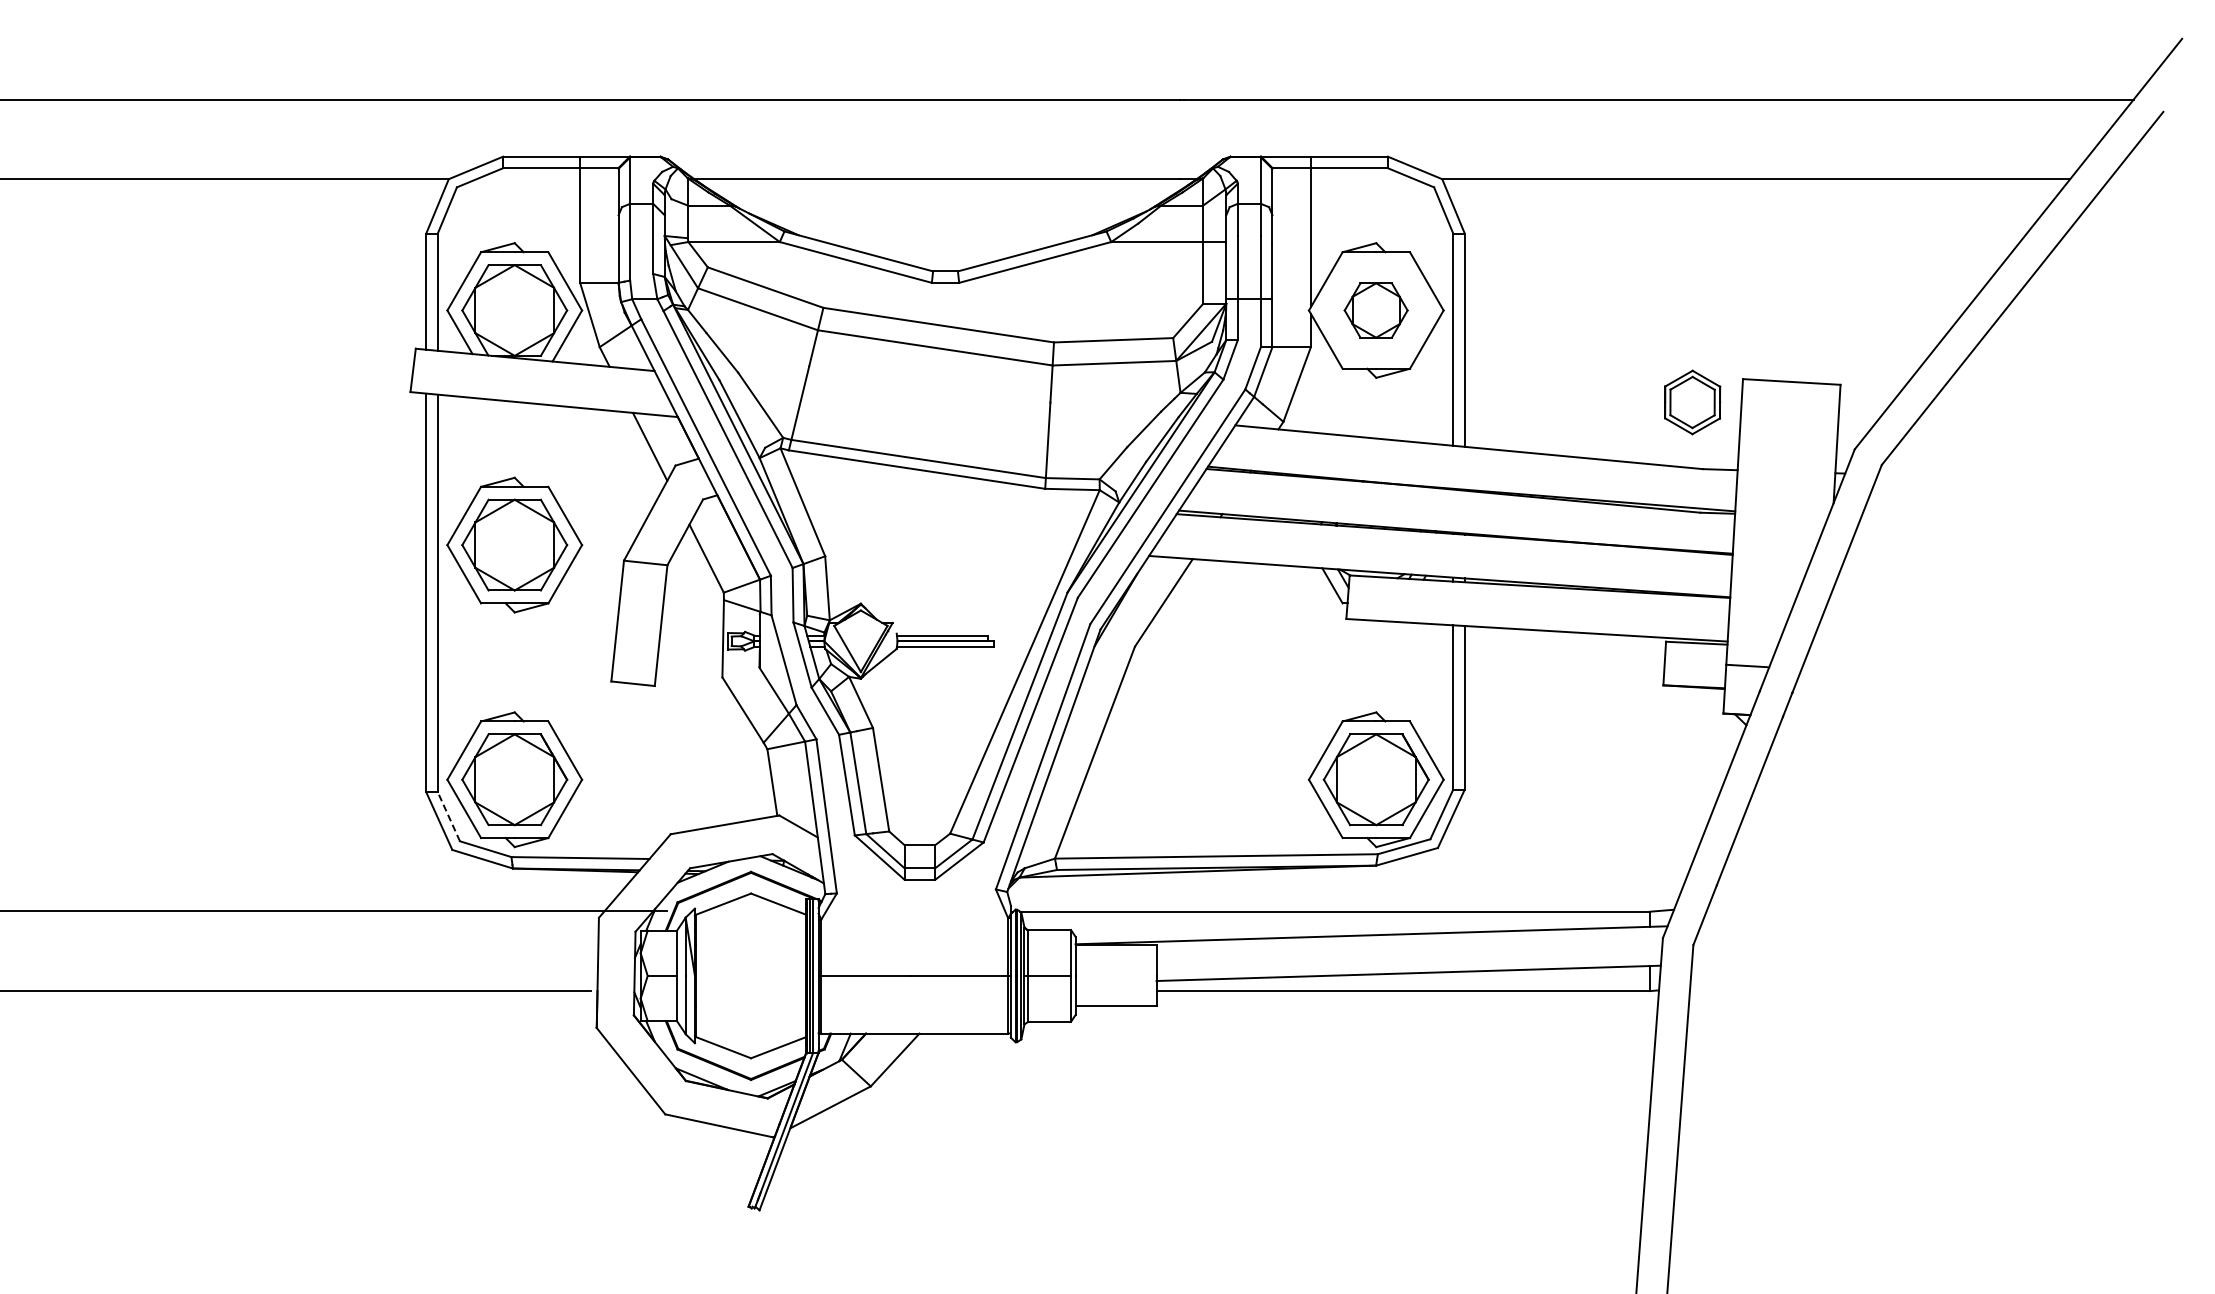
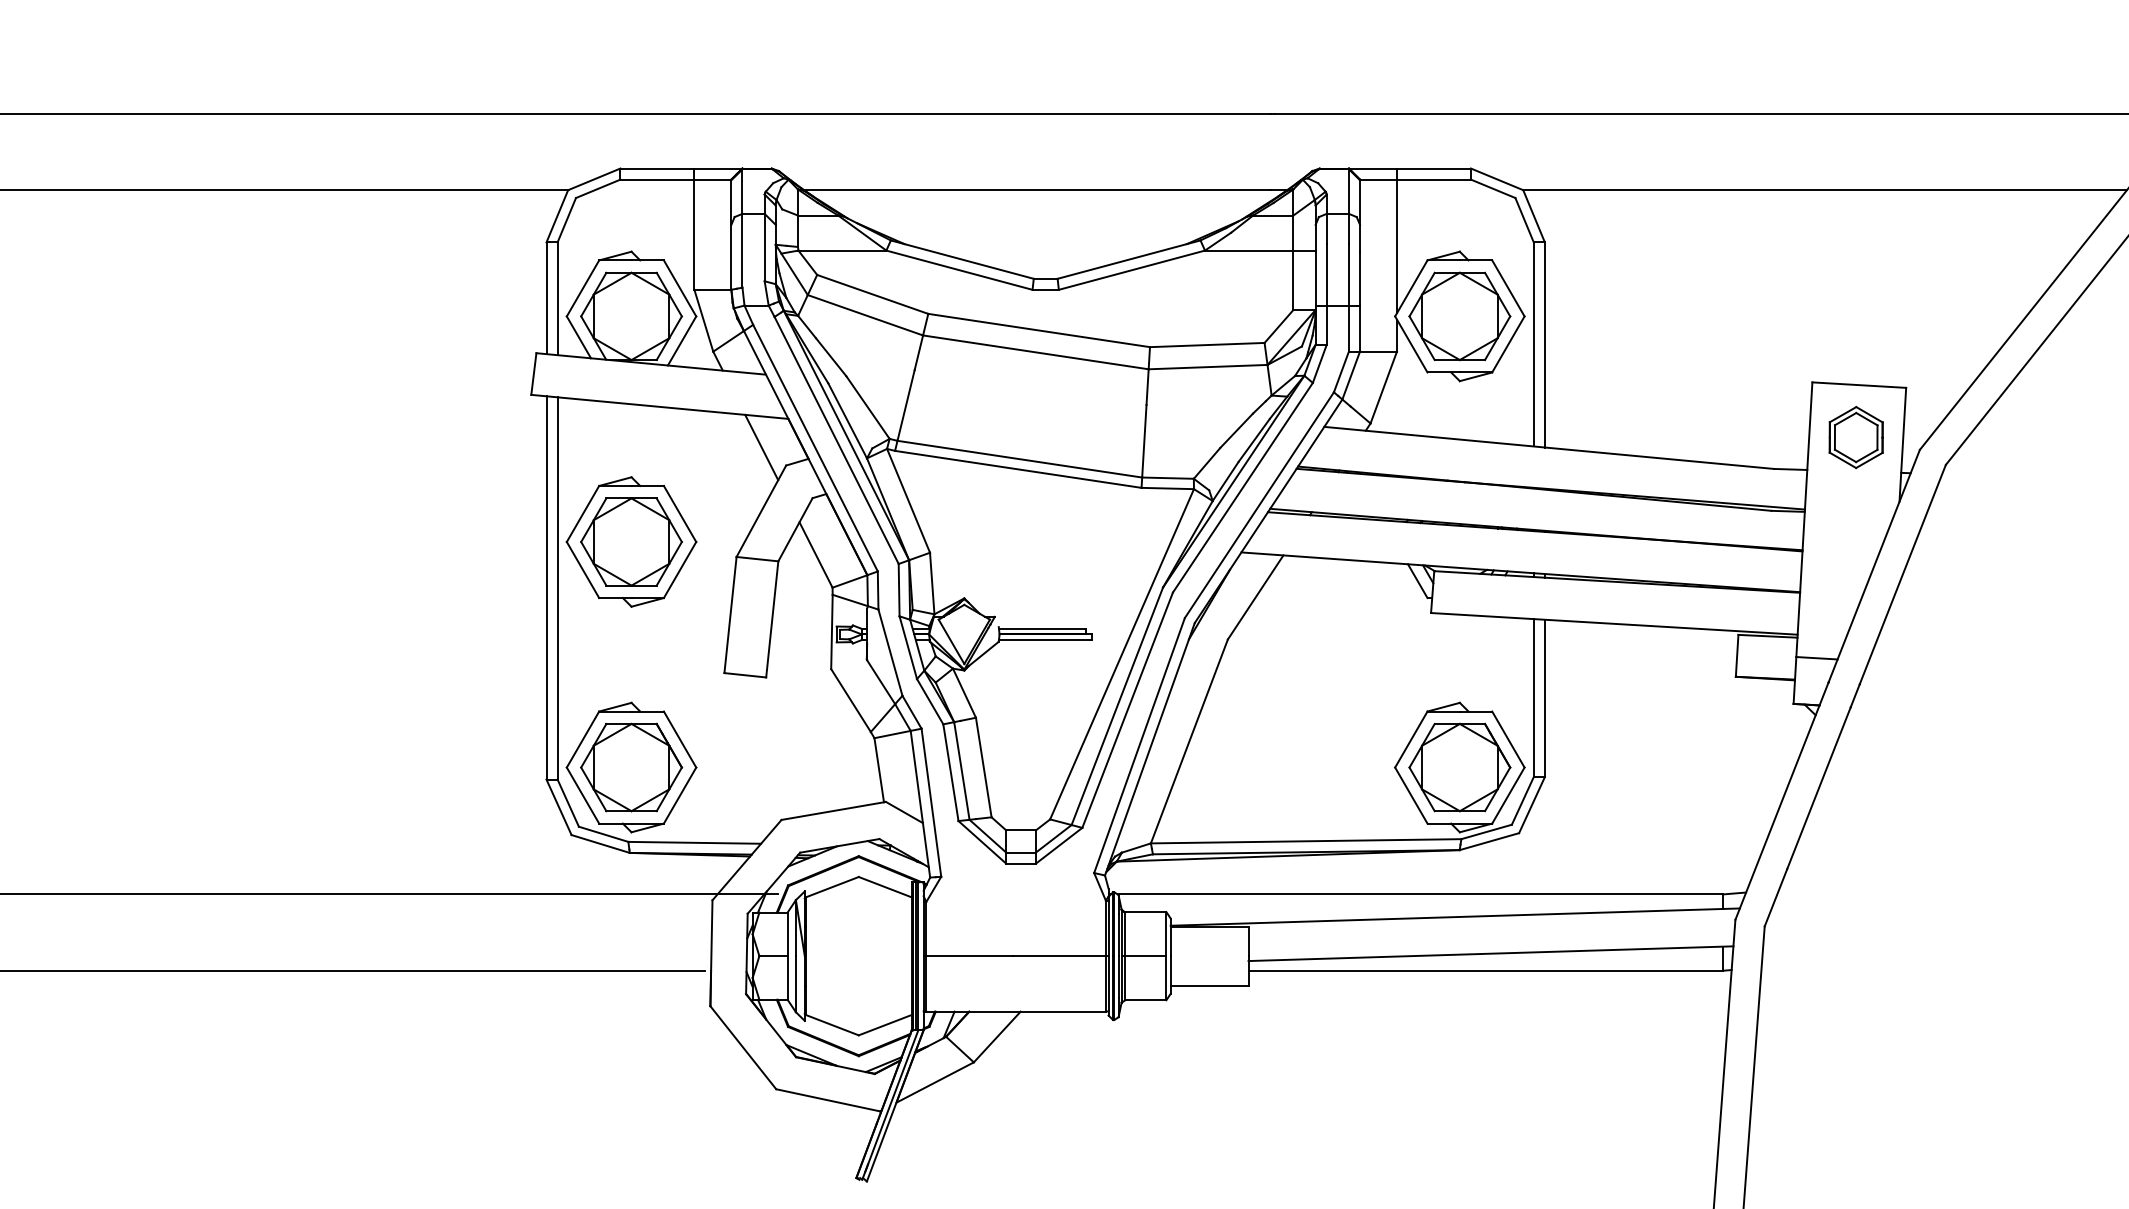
part: (1375, 310) -> (1459, 316), size x1.67
part: (1692, 402) -> (1856, 437), moved
line: (448, 816) -> (567, 802), dashed -> solid

